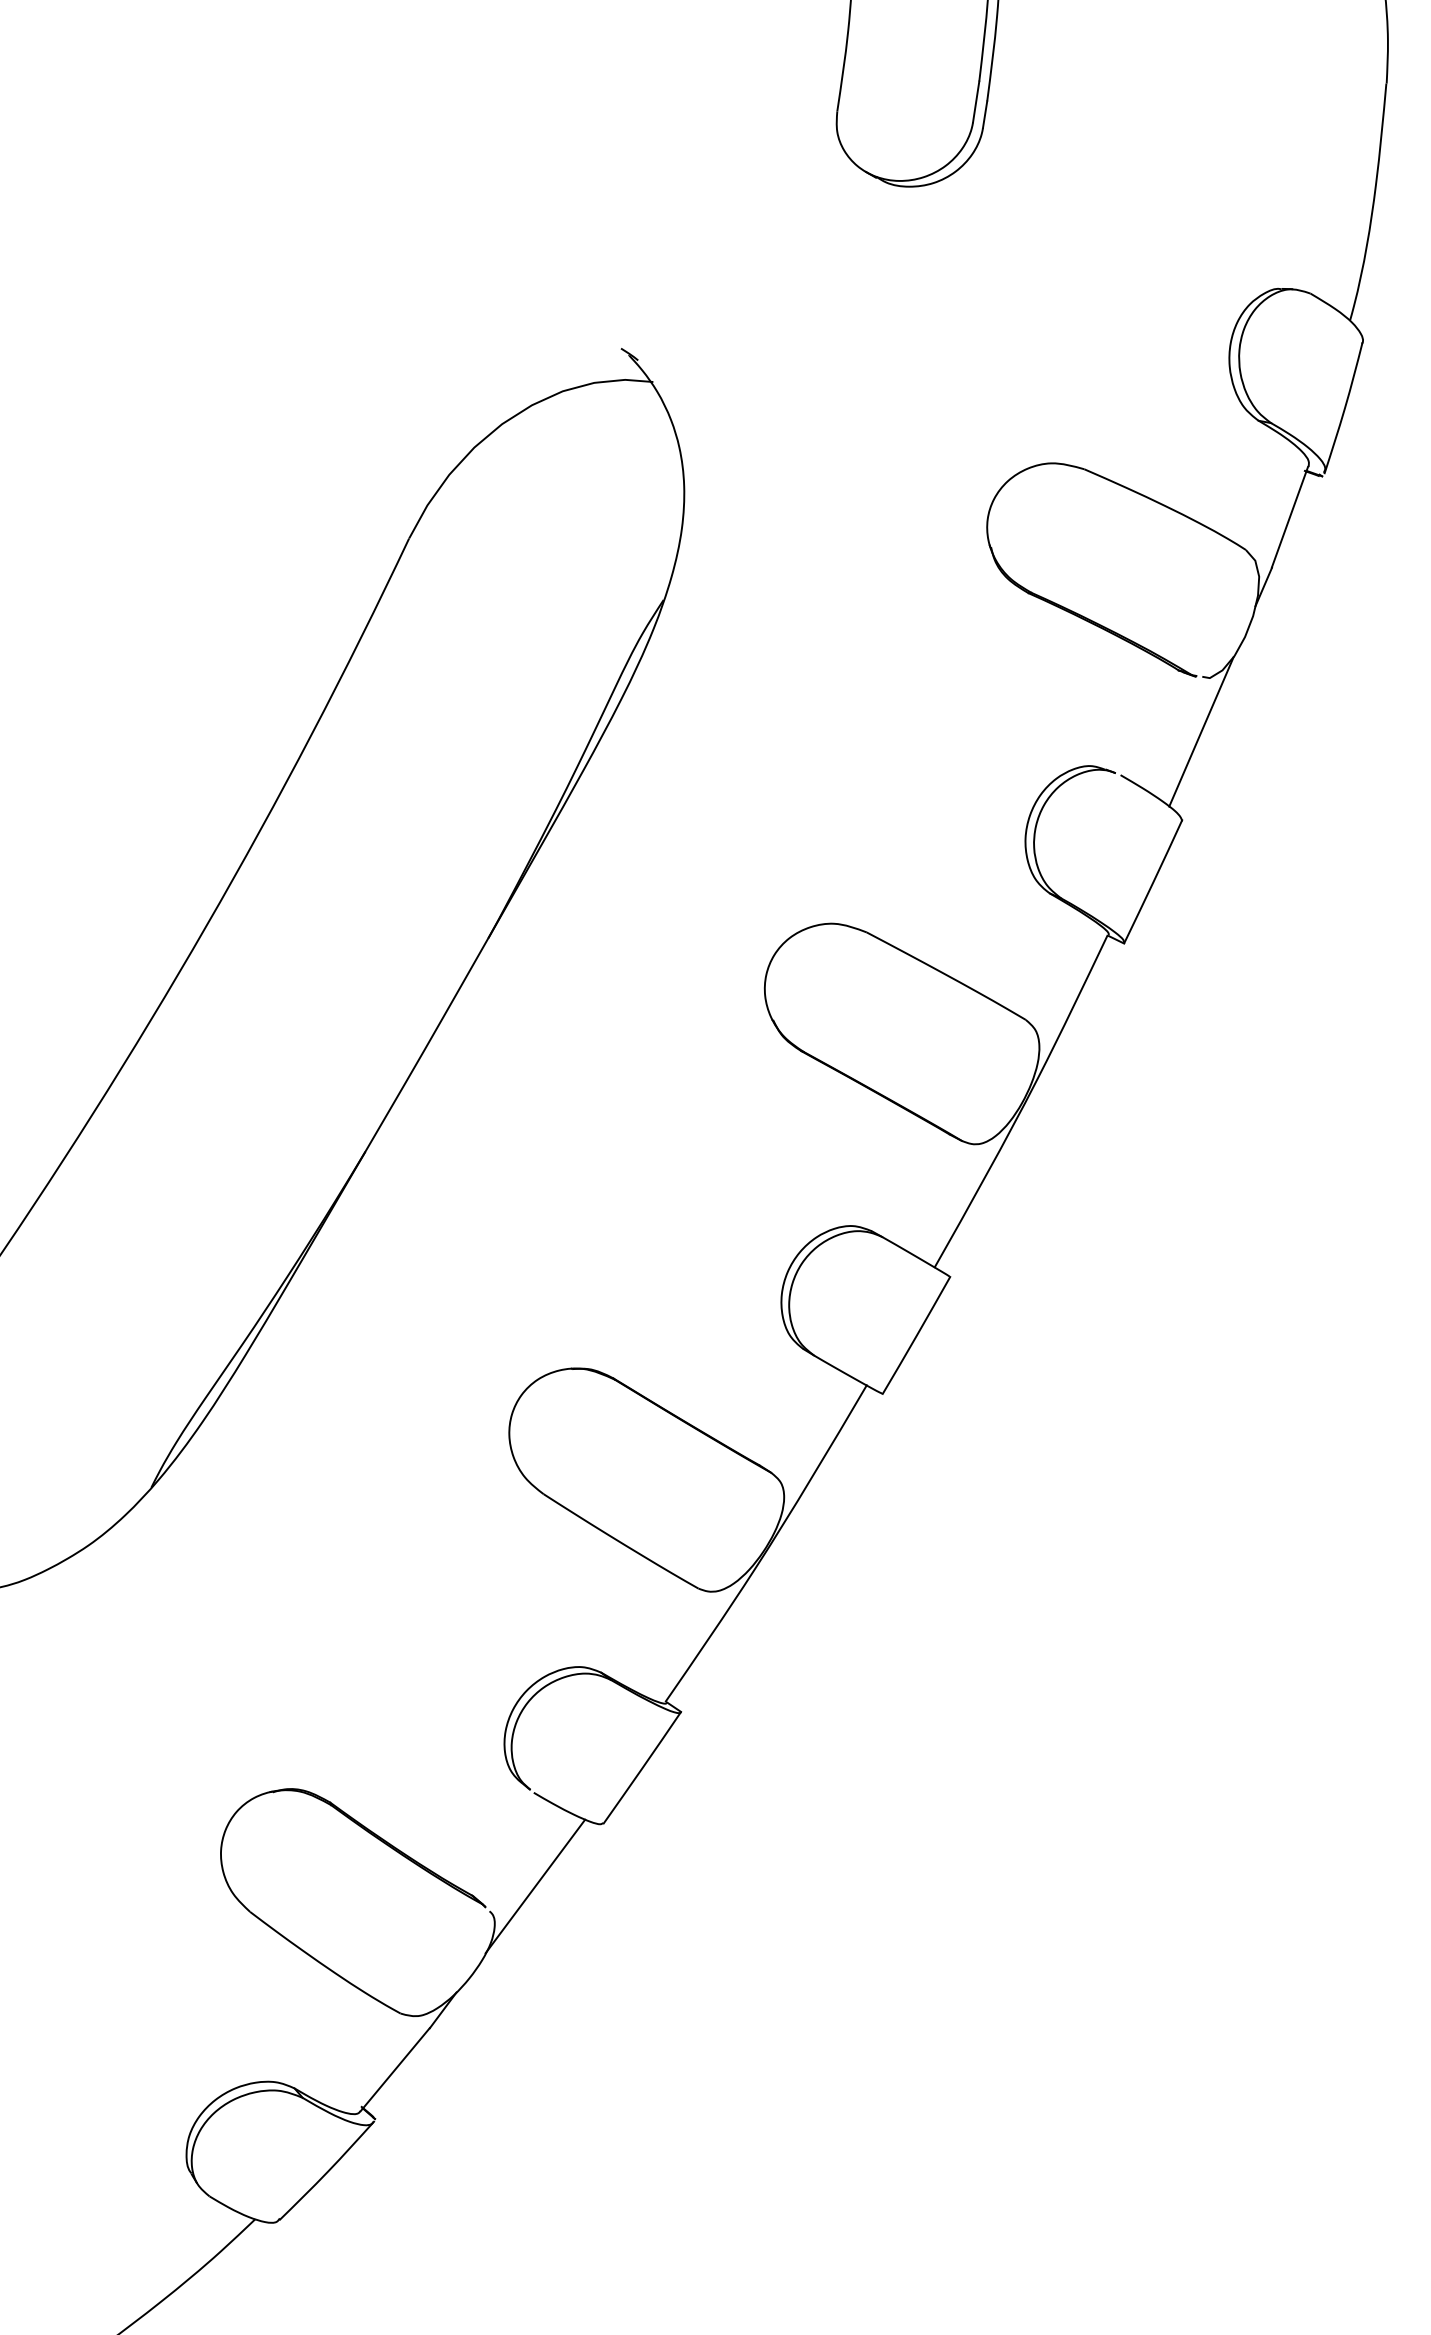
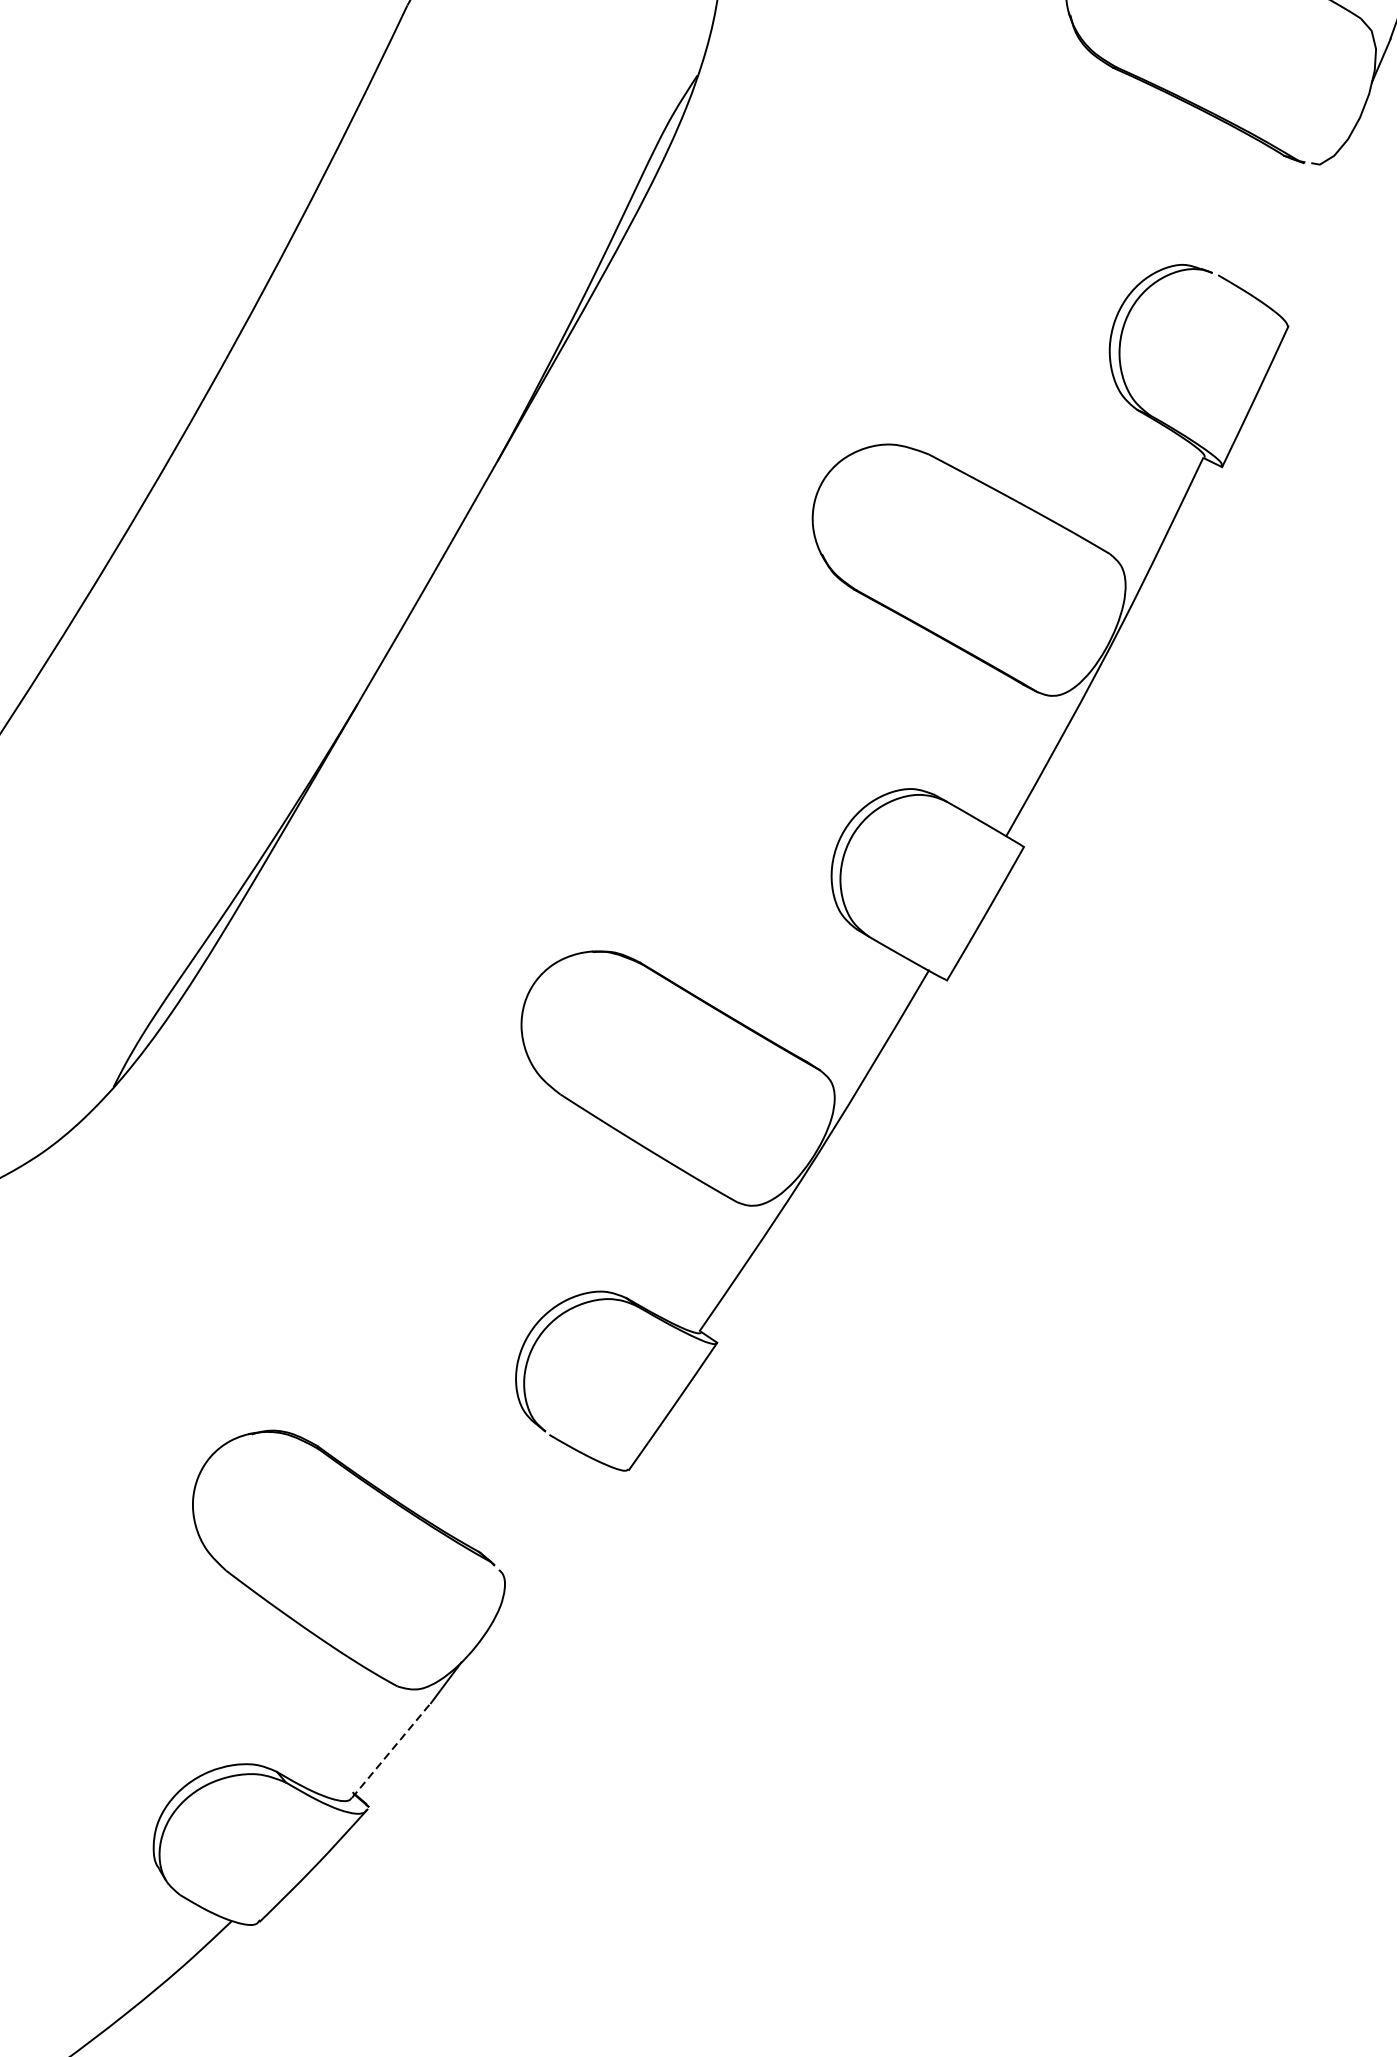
line: (1201, 731) -> (1310, 225), removed
line: (535, 1886) -> (551, 1541), removed
line: (395, 2069) -> (391, 1750), solid -> dashed

